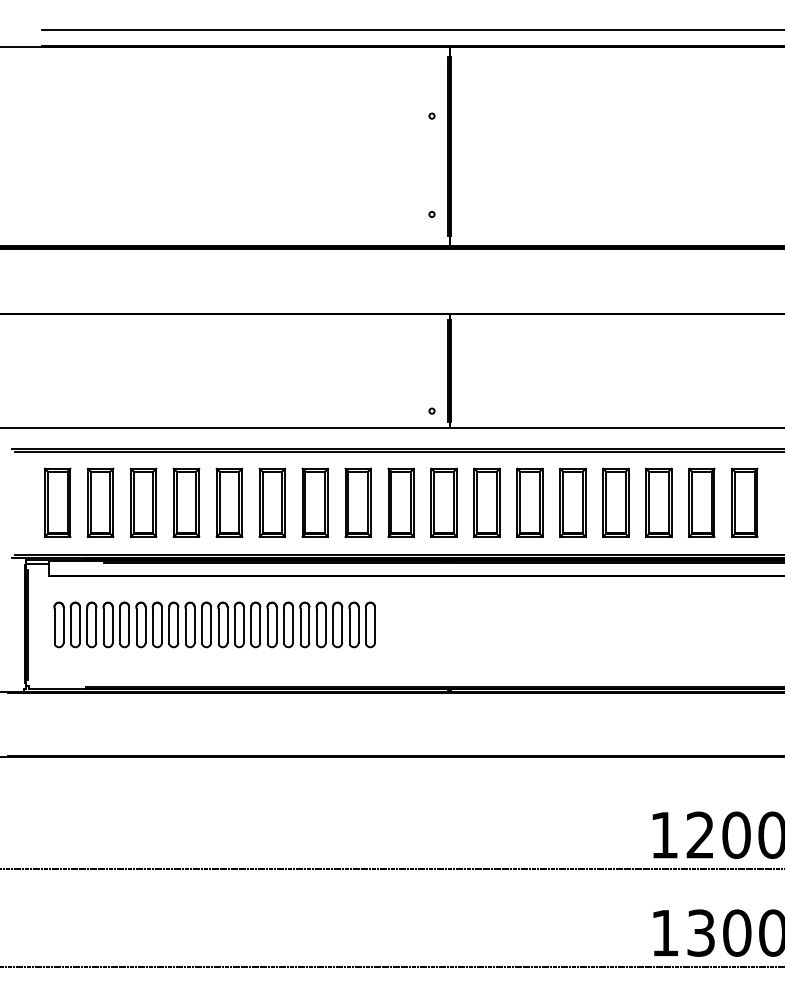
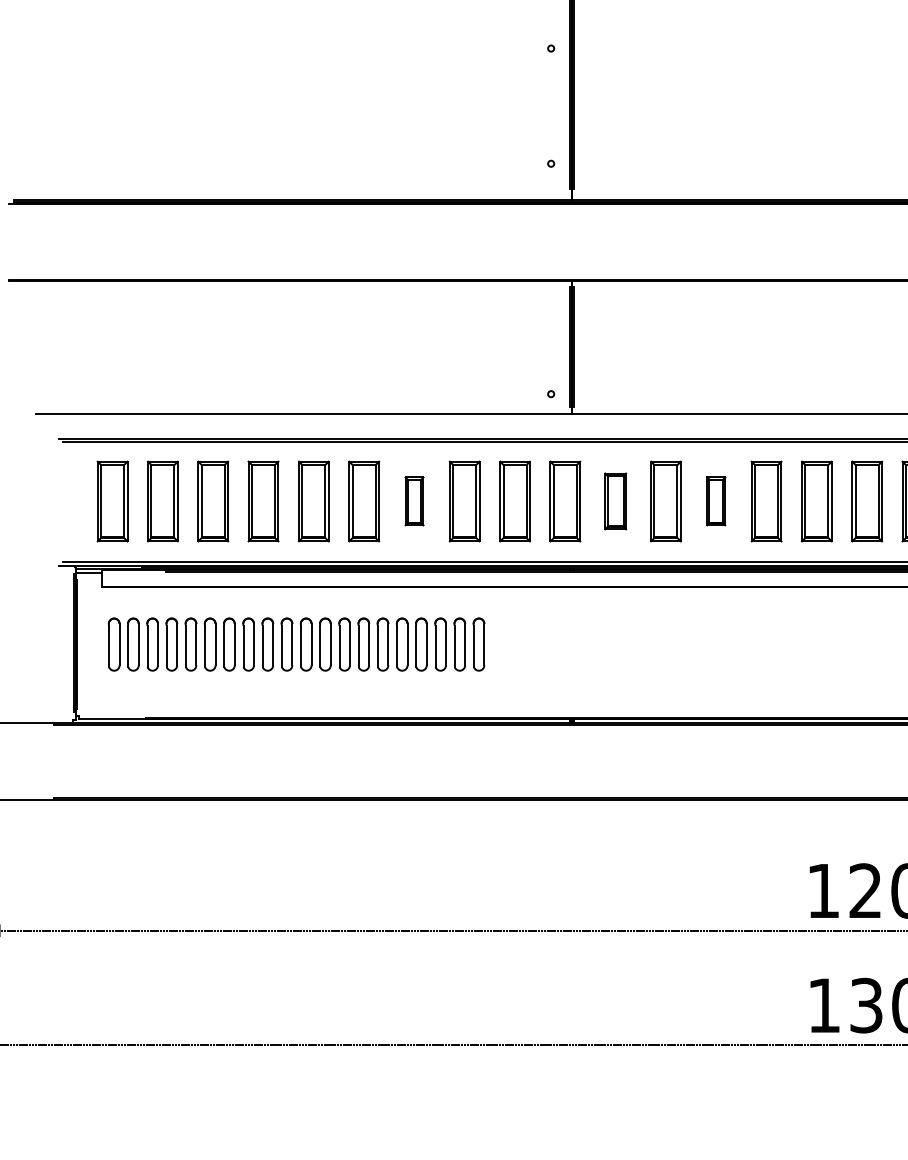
part: (315, 502) -> (414, 501), size x0.6
part: (486, 502) -> (614, 501), size x0.7
part: (572, 502) -> (715, 501), size x0.6

